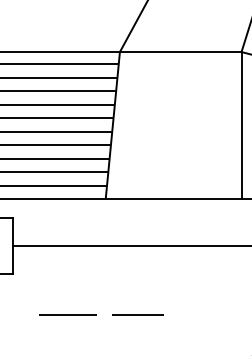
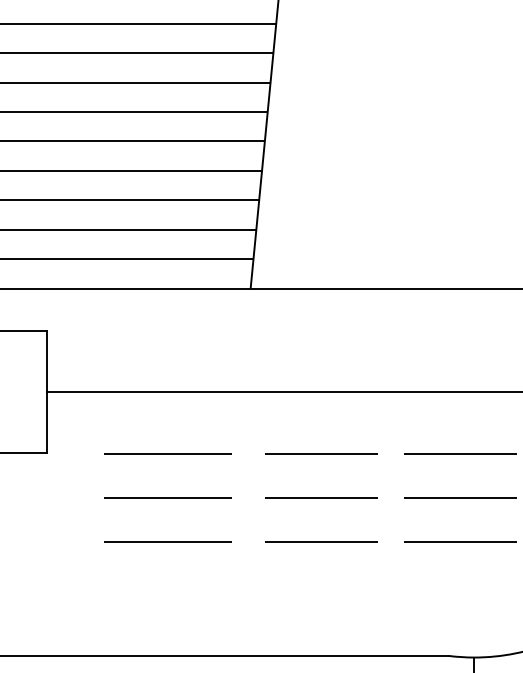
line: (67, 274) -> (166, 453), added
line: (138, 274) -> (322, 453), added
line: (201, 274) -> (460, 453), added
line: (67, 294) -> (166, 497), added
line: (138, 294) -> (322, 497), added
line: (201, 294) -> (460, 497), added
line: (201, 314) -> (460, 541), added

